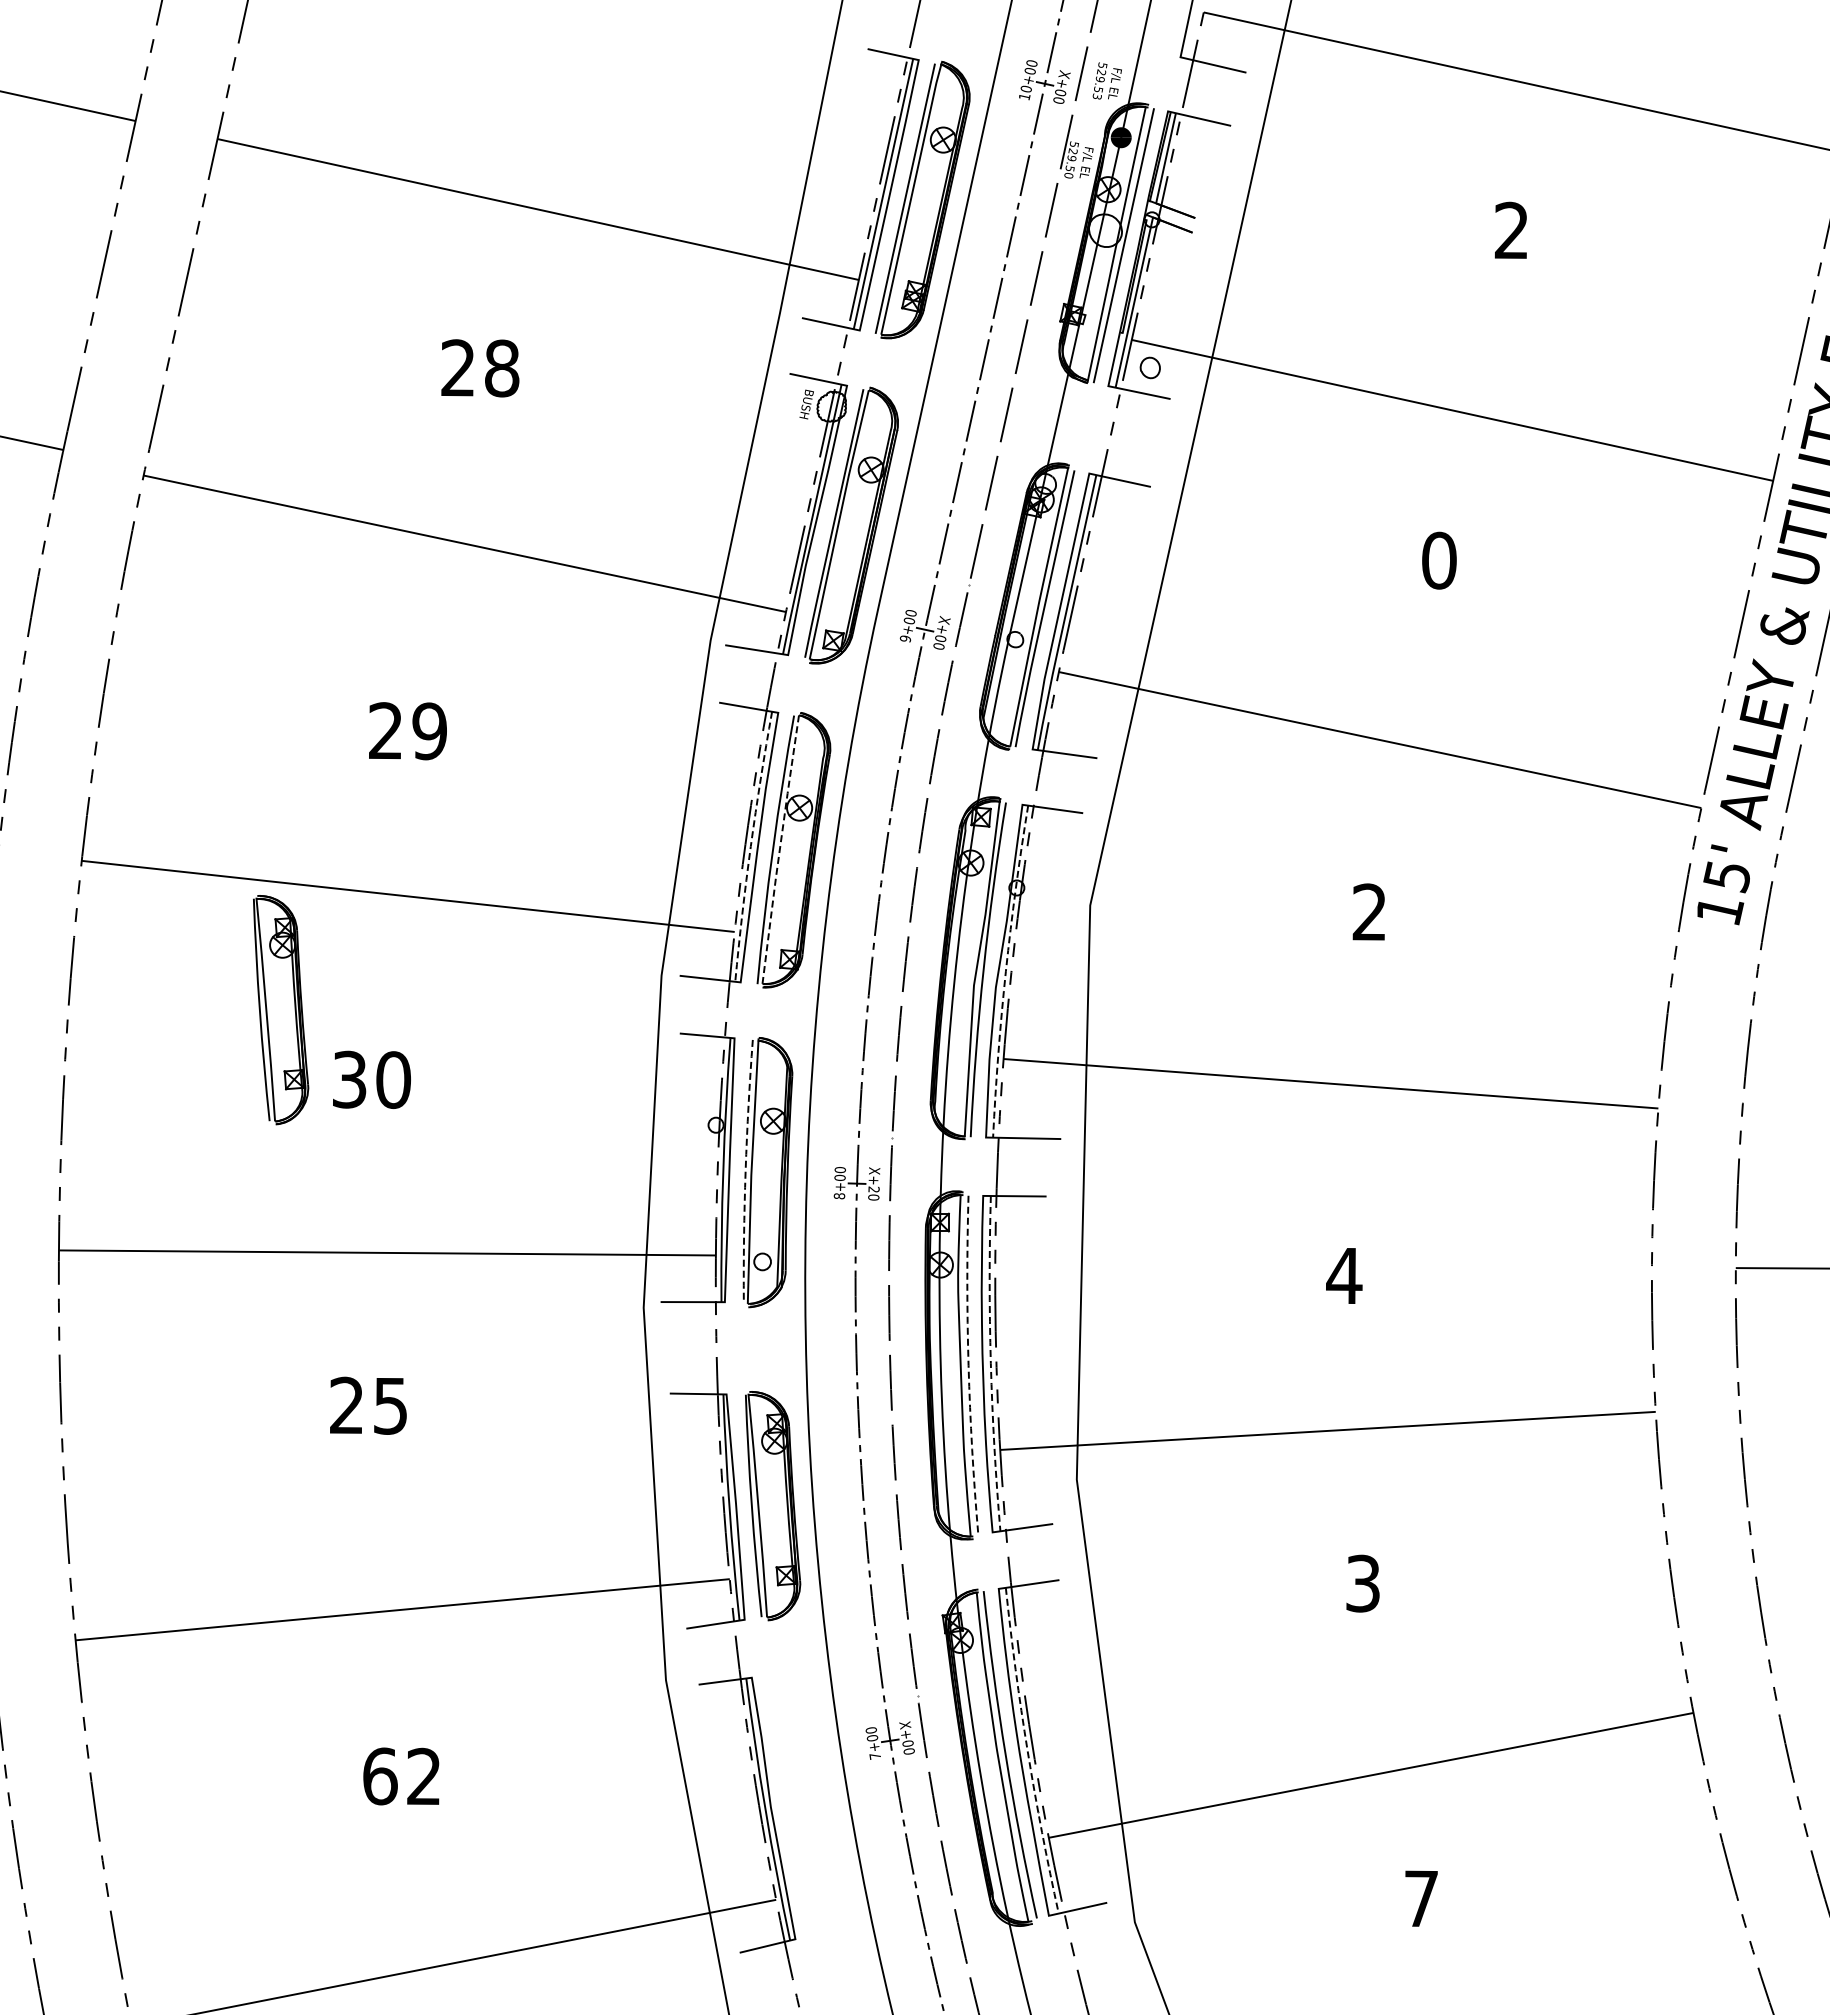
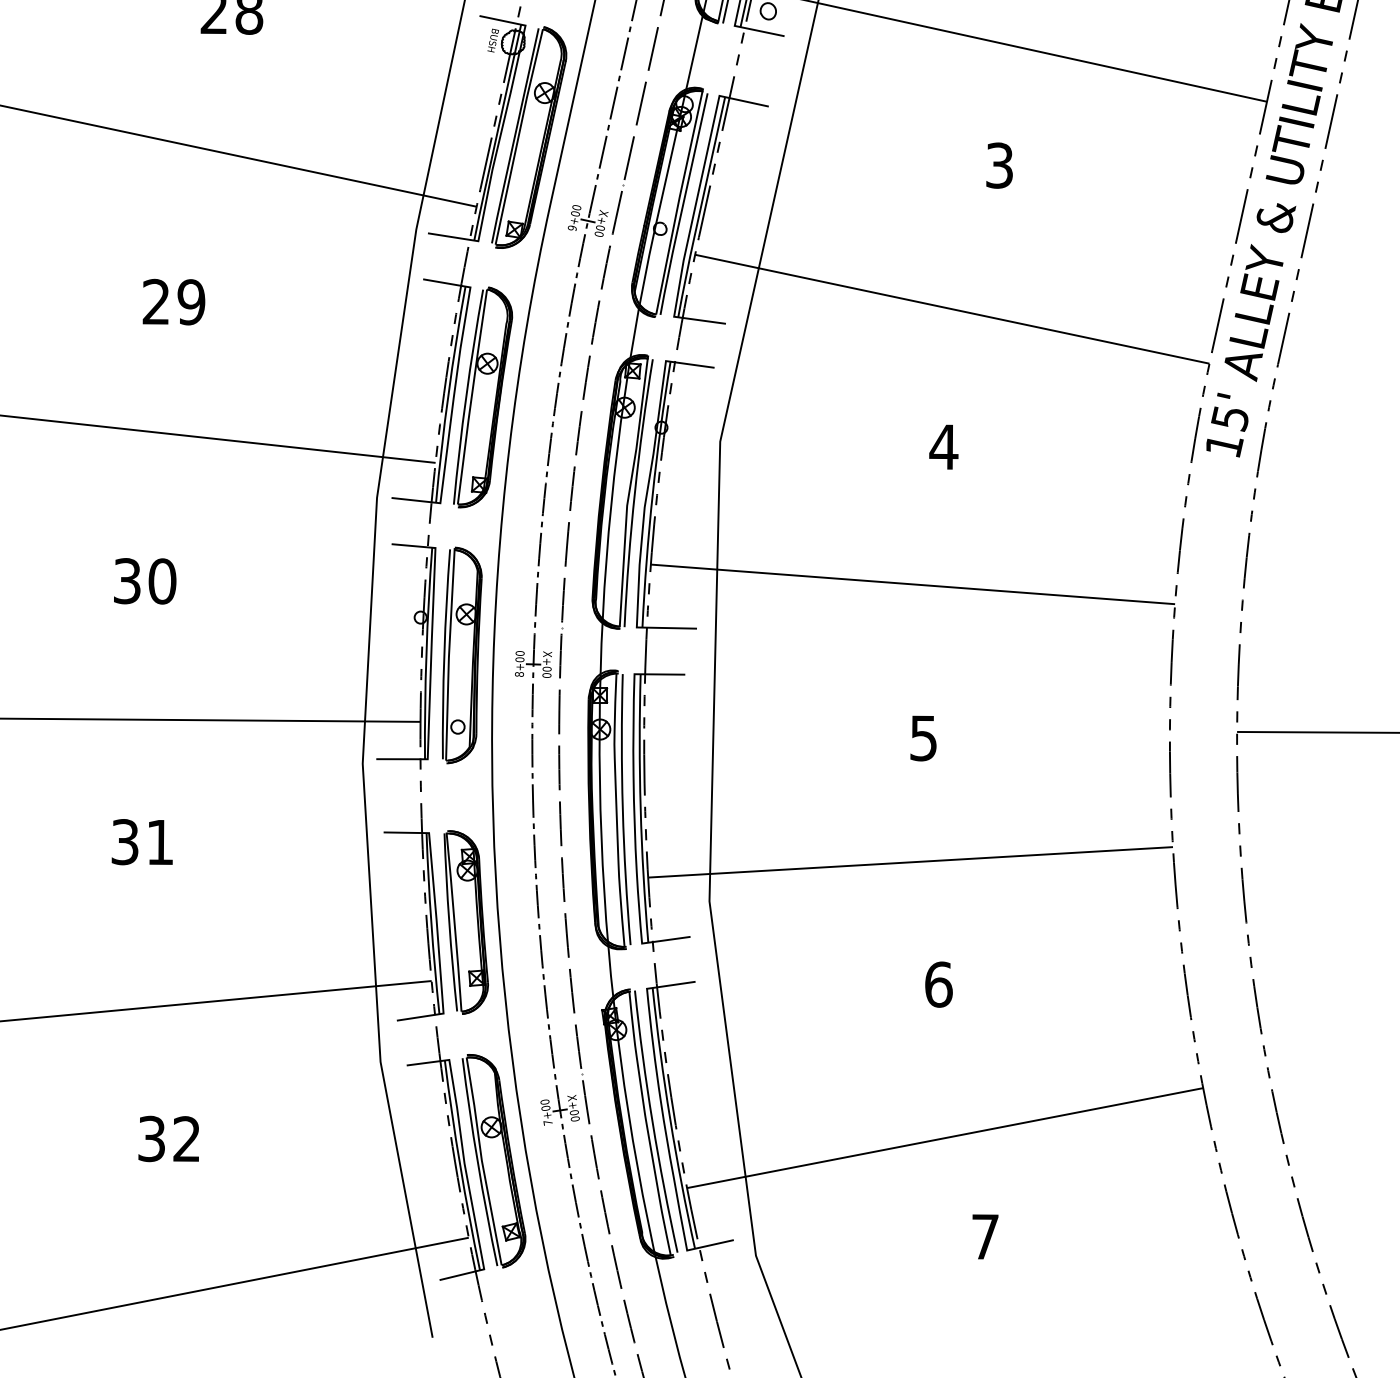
text: (1439, 560) -> (999, 165), 0 -> 3
line: (750, 846) -> (448, 394), dashed -> solid
line: (779, 849) -> (471, 396), dashed -> solid
text: (1369, 911) -> (943, 446), 2 -> 4
line: (1005, 971) -> (652, 494), dashed -> solid
part: (281, 1010) -> (72, 525), removed
line: (745, 1171) -> (444, 654), dashed -> solid
text: (873, 1189) -> (546, 669), X+20 -> X+00
text: (1344, 1276) -> (923, 738), 4 -> 5
line: (990, 1363) -> (640, 808), dashed -> solid
line: (968, 1365) -> (622, 809), dashed -> solid
text: (368, 1405) -> (142, 841), 25 -> 31
text: (1363, 1583) -> (939, 984), 3 -> 6
line: (1027, 1751) -> (670, 1119), dashed -> solid
text: (380, 1776) -> (152, 1139), 62 -> 32
part: (807, 1804) -> (493, 1161), added

